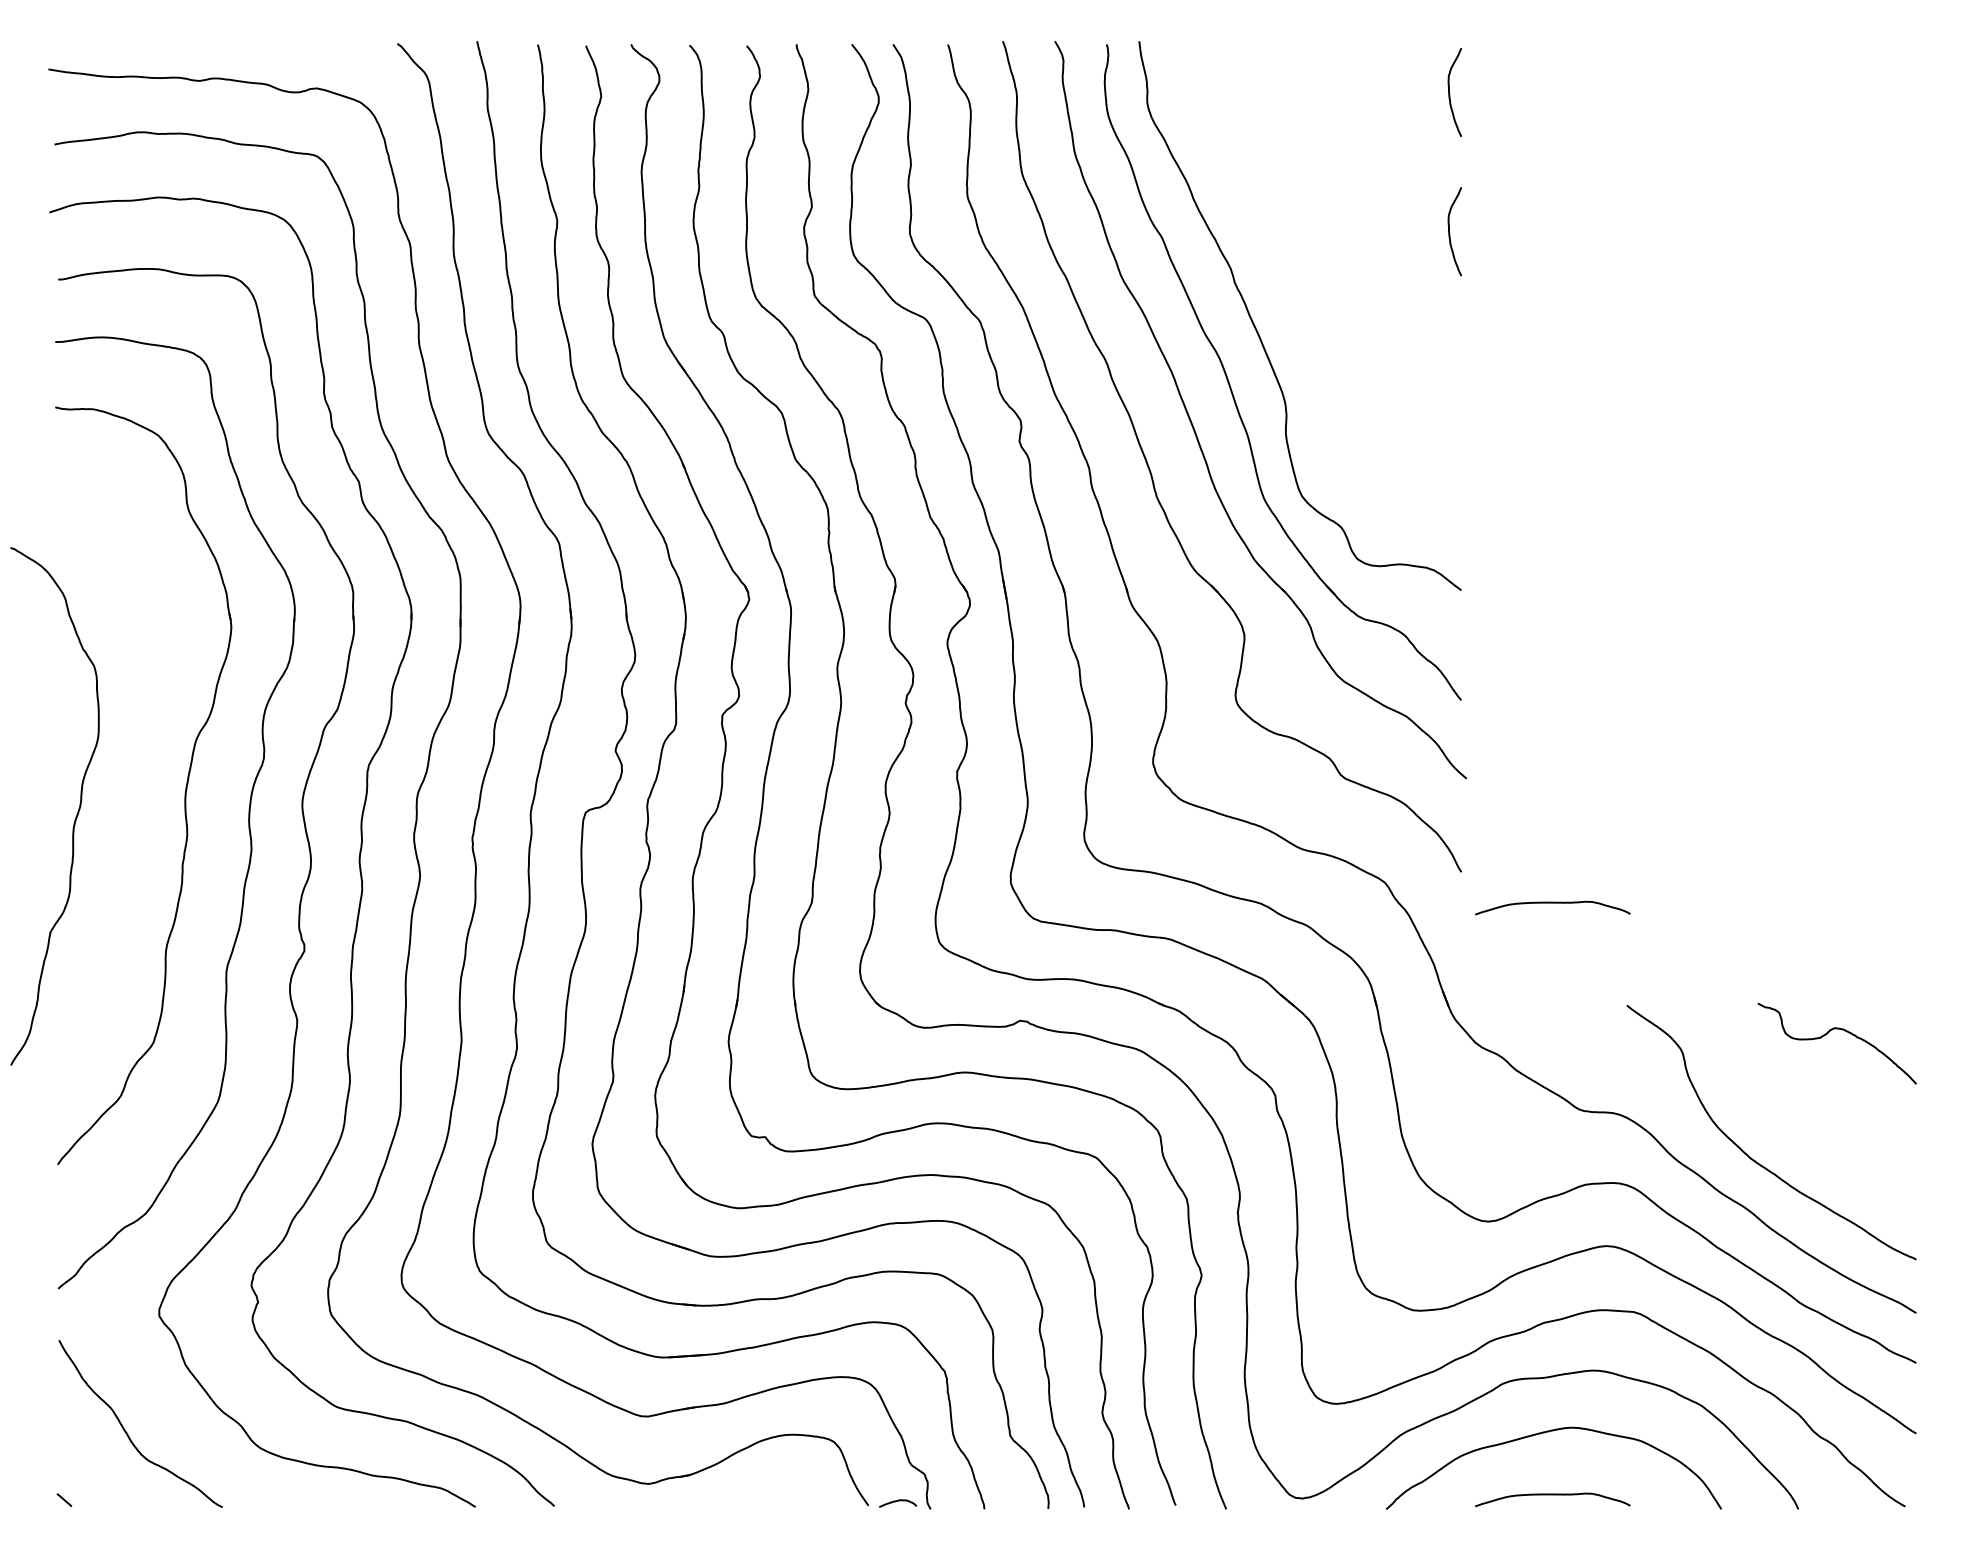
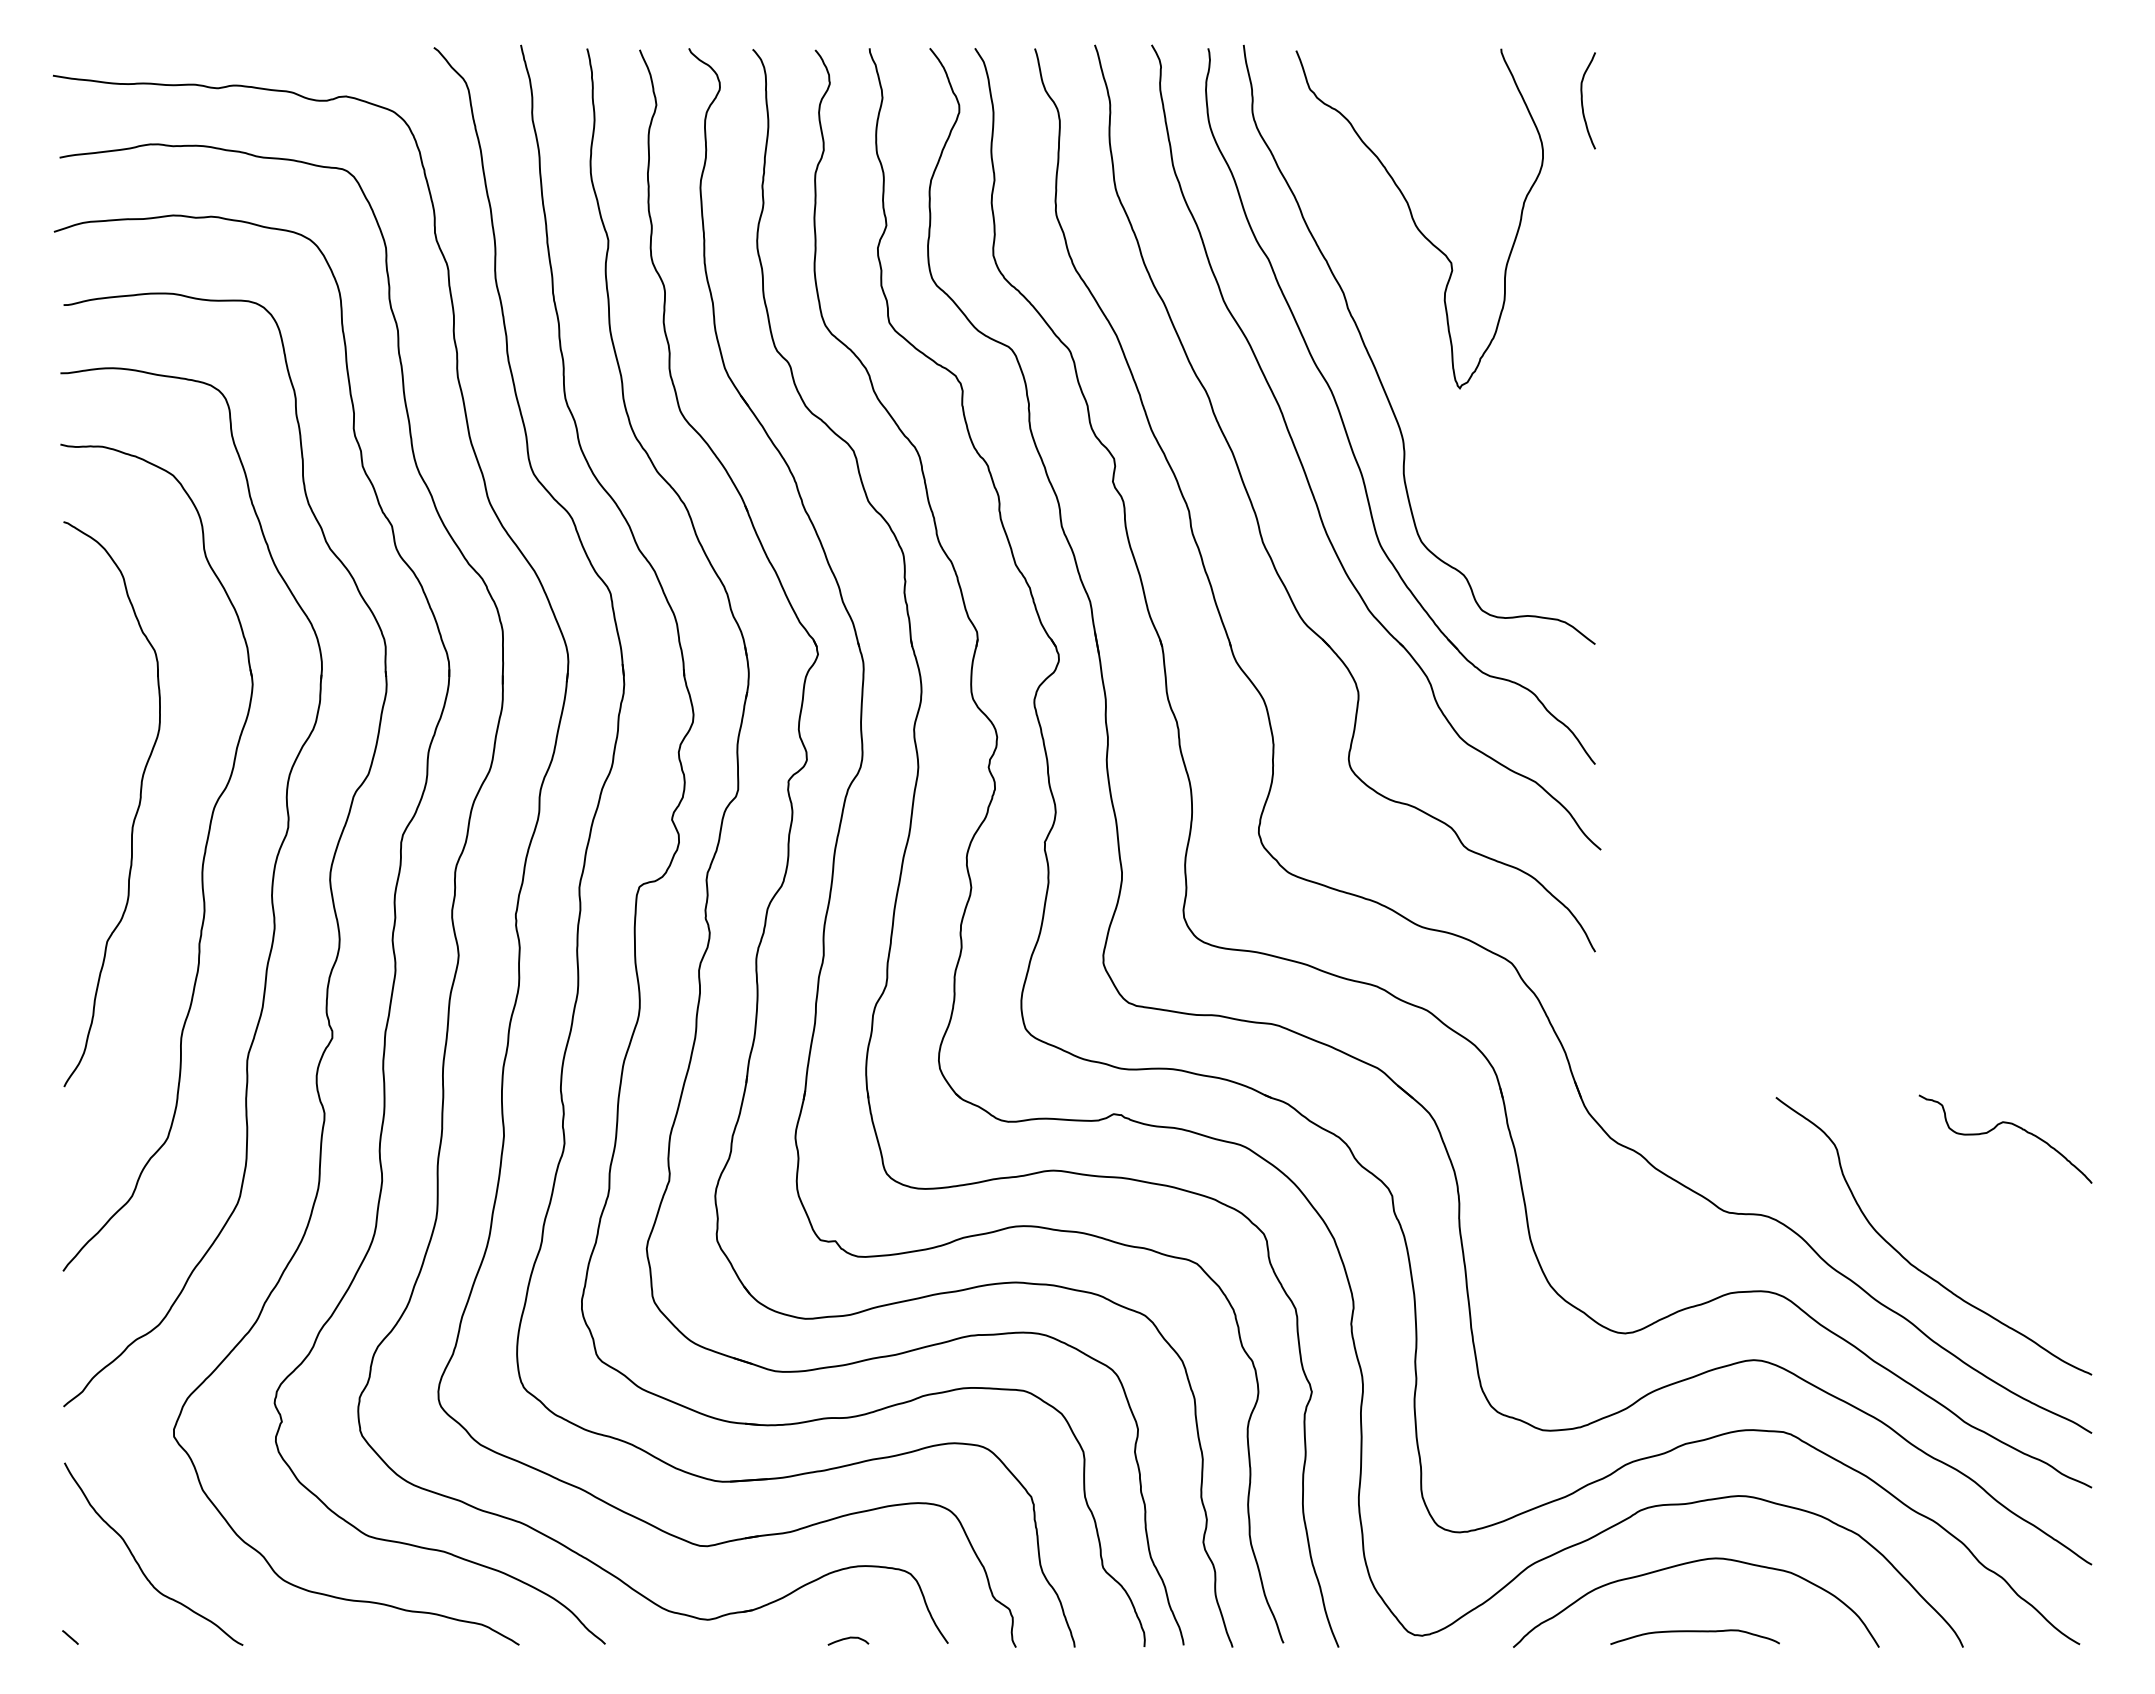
curve: (1295, 201) -> (1414, 219), added
curve: (1449, 231) -> (1582, 252), removed
part: (76, 814) -> (135, 813), moved
curve: (1552, 903) -> (1694, 986), removed
curve: (897, 1502) -> (847, 1639), moved

